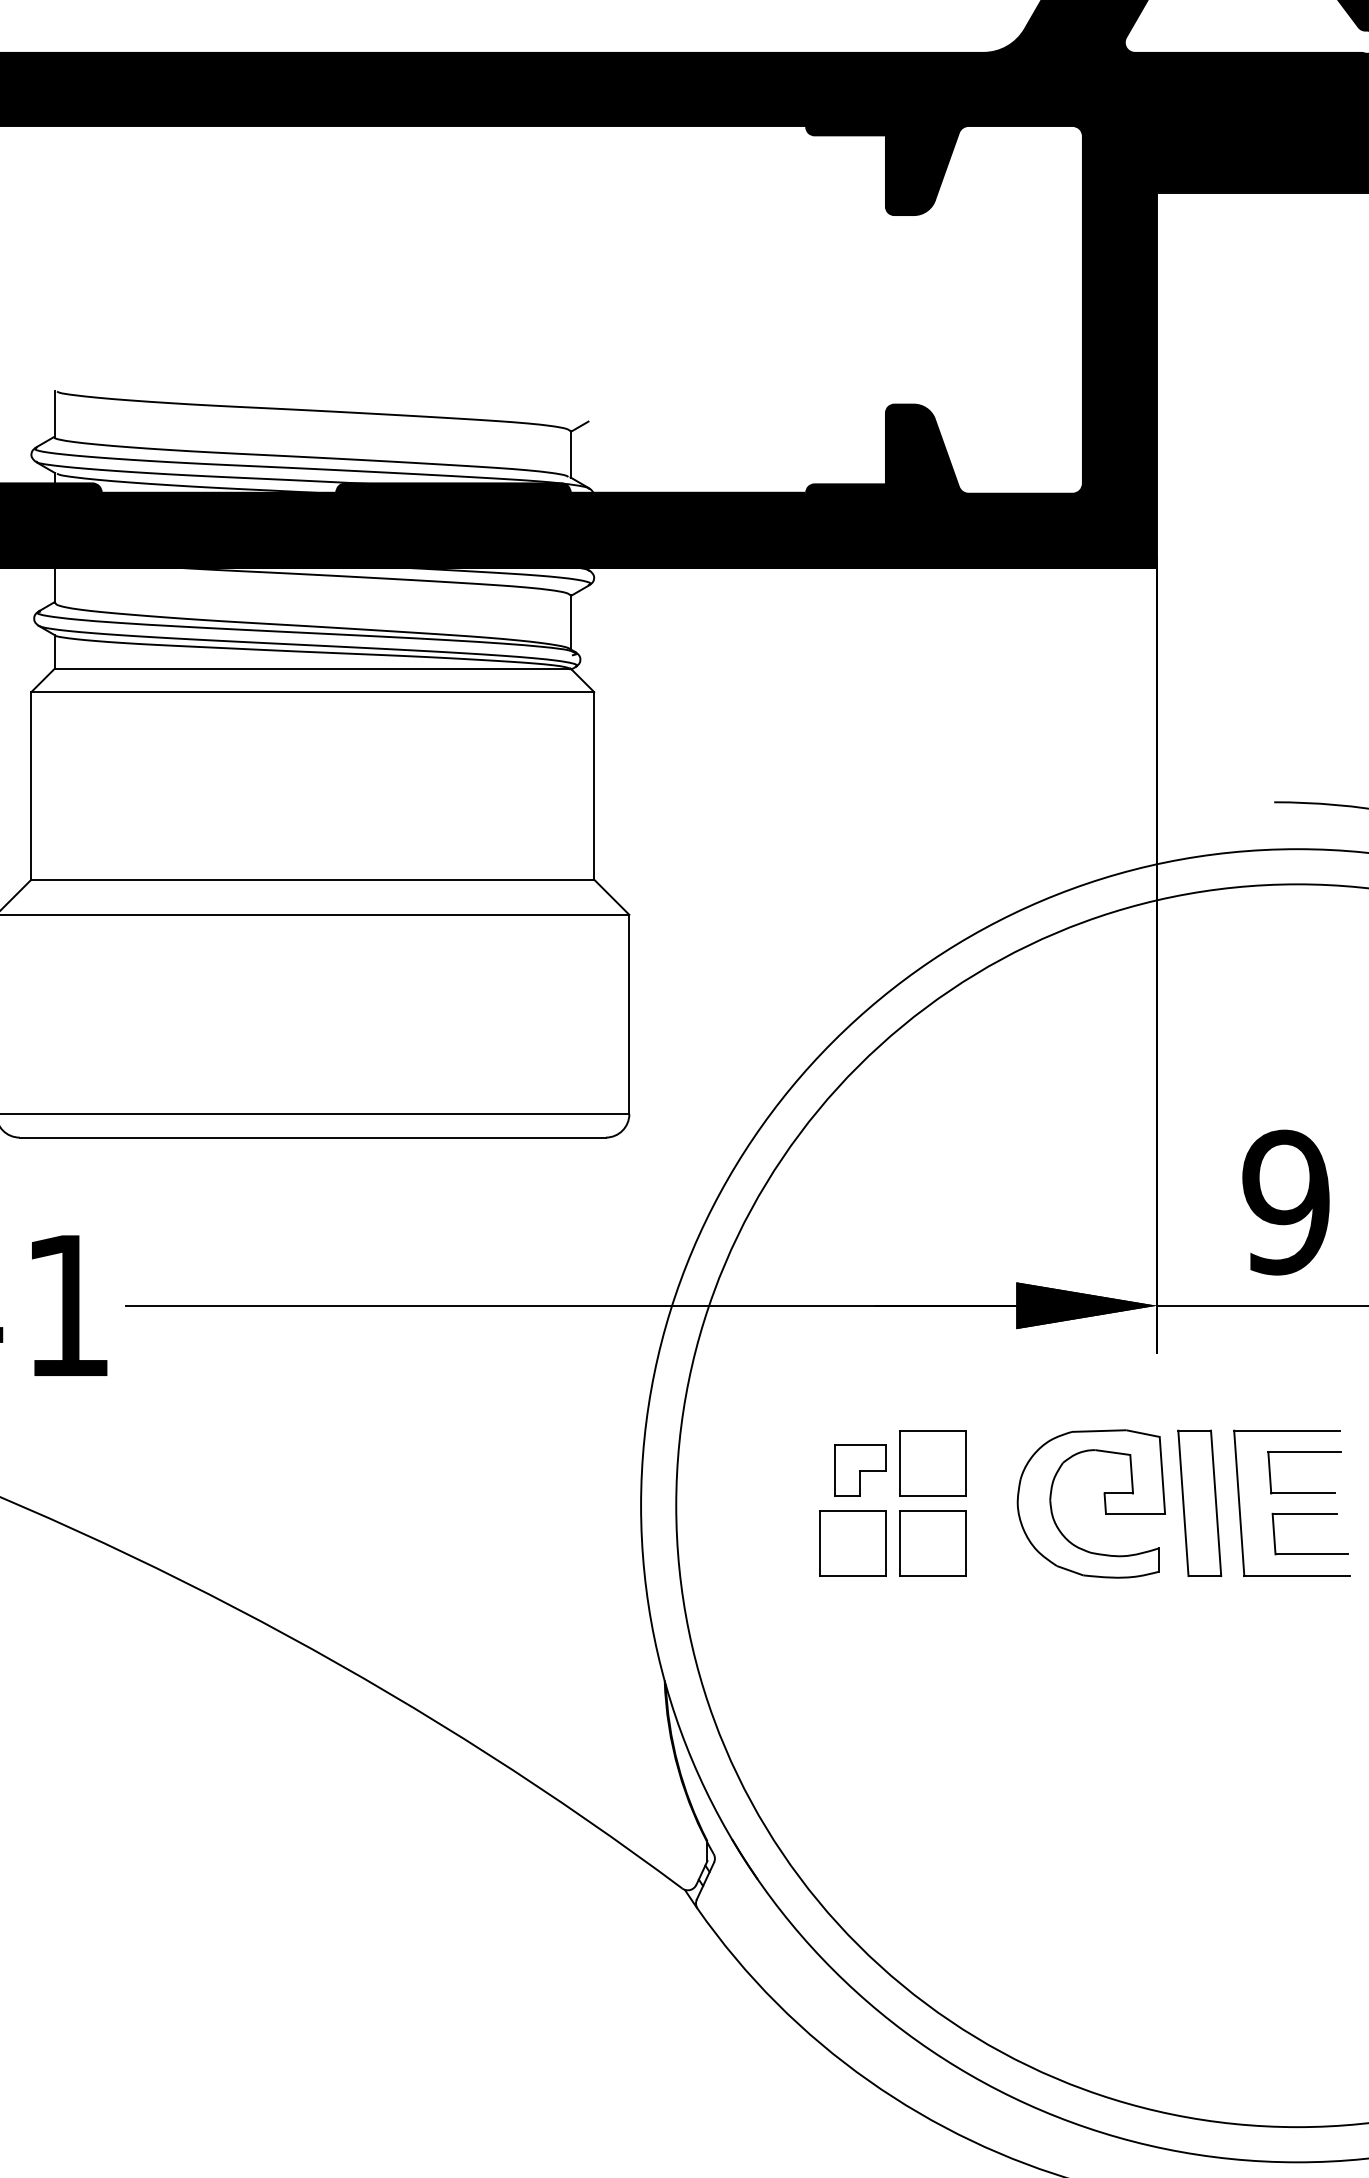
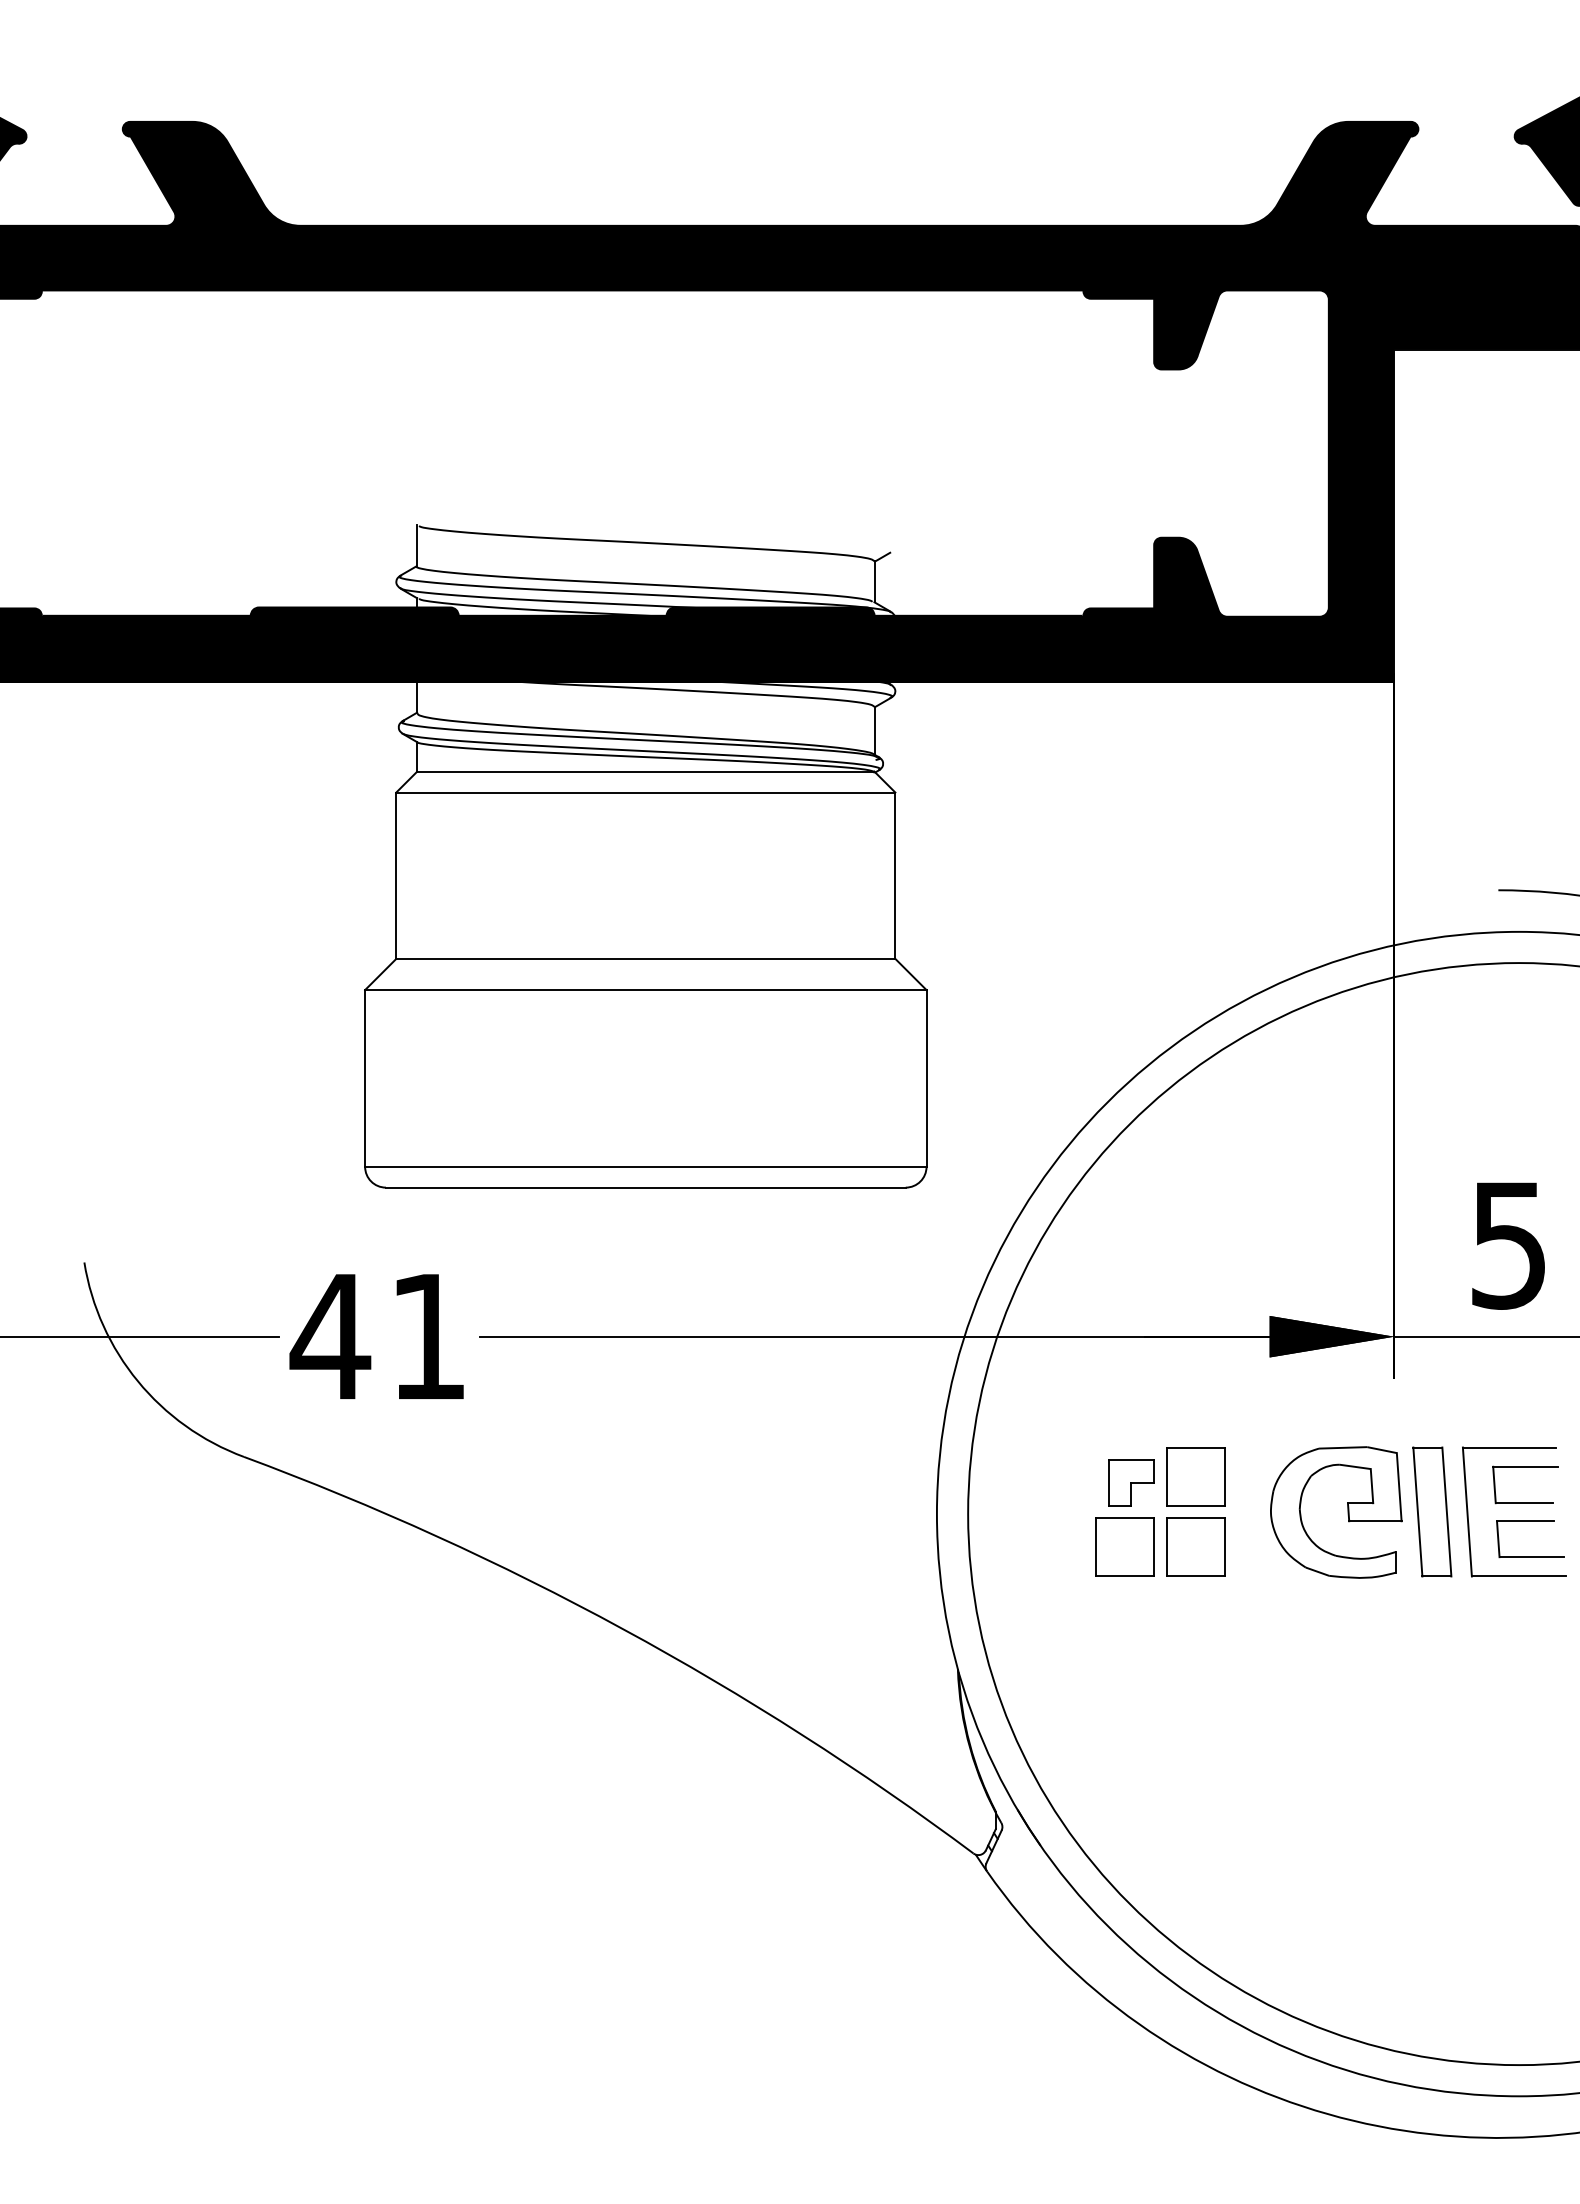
text: (1285, 1201) -> (1508, 1244), 9 -> 5

